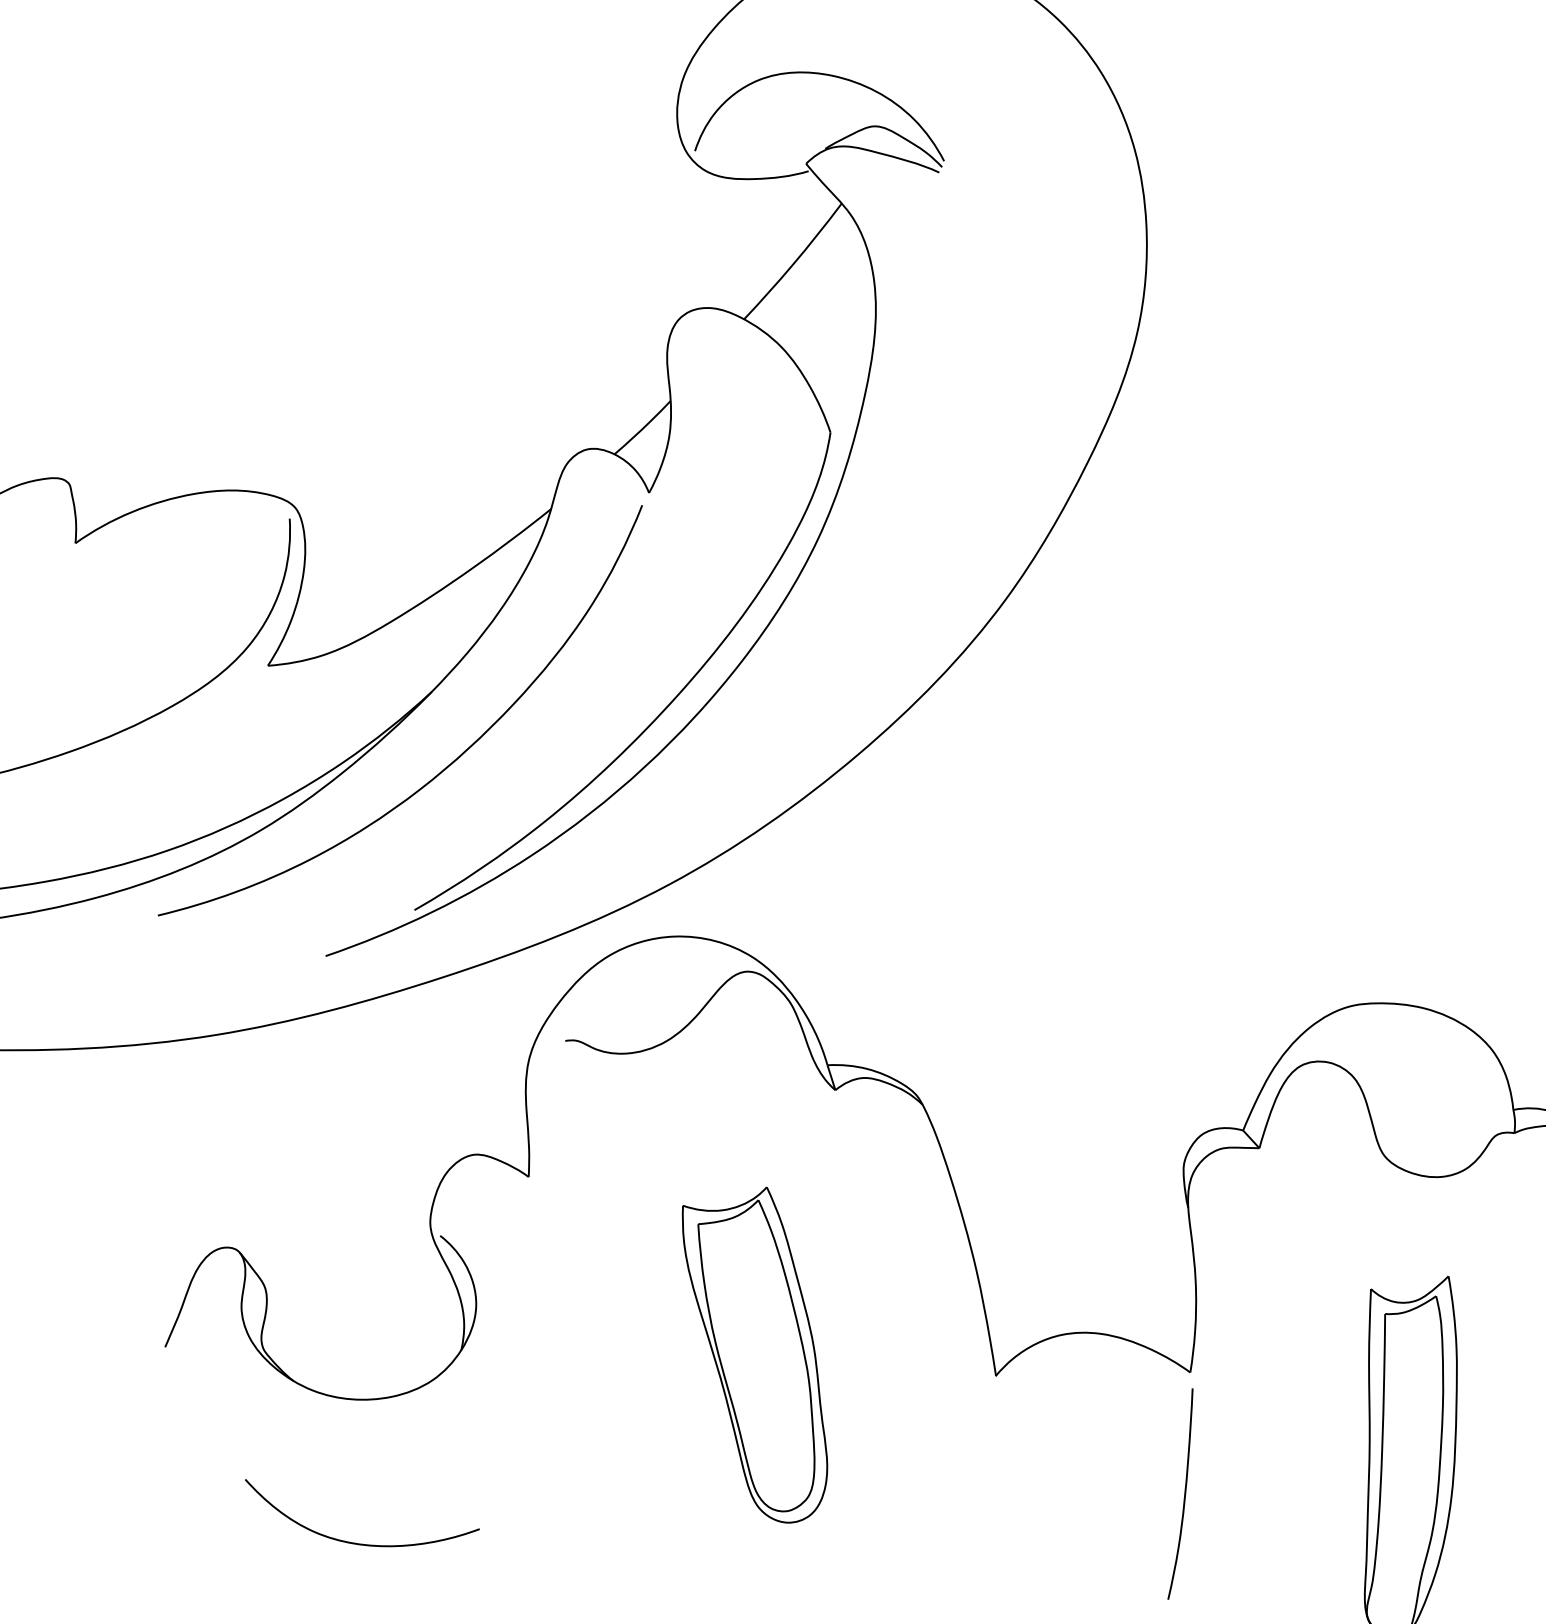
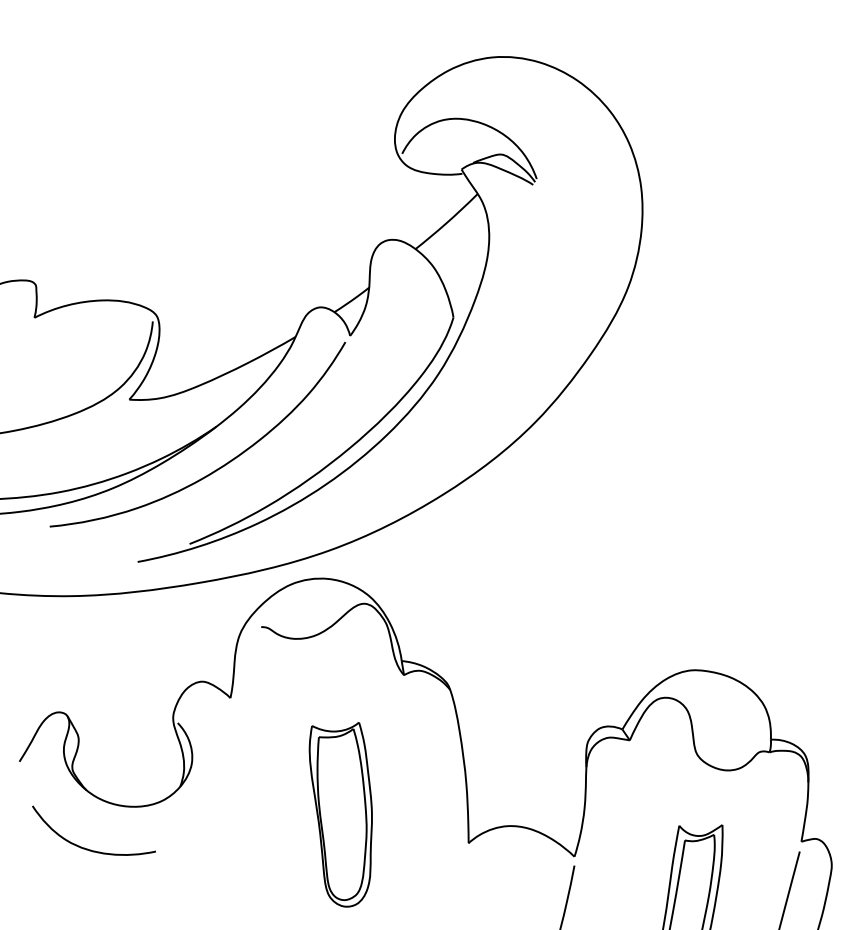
curve: (355, 1541) -> (87, 848), moved

